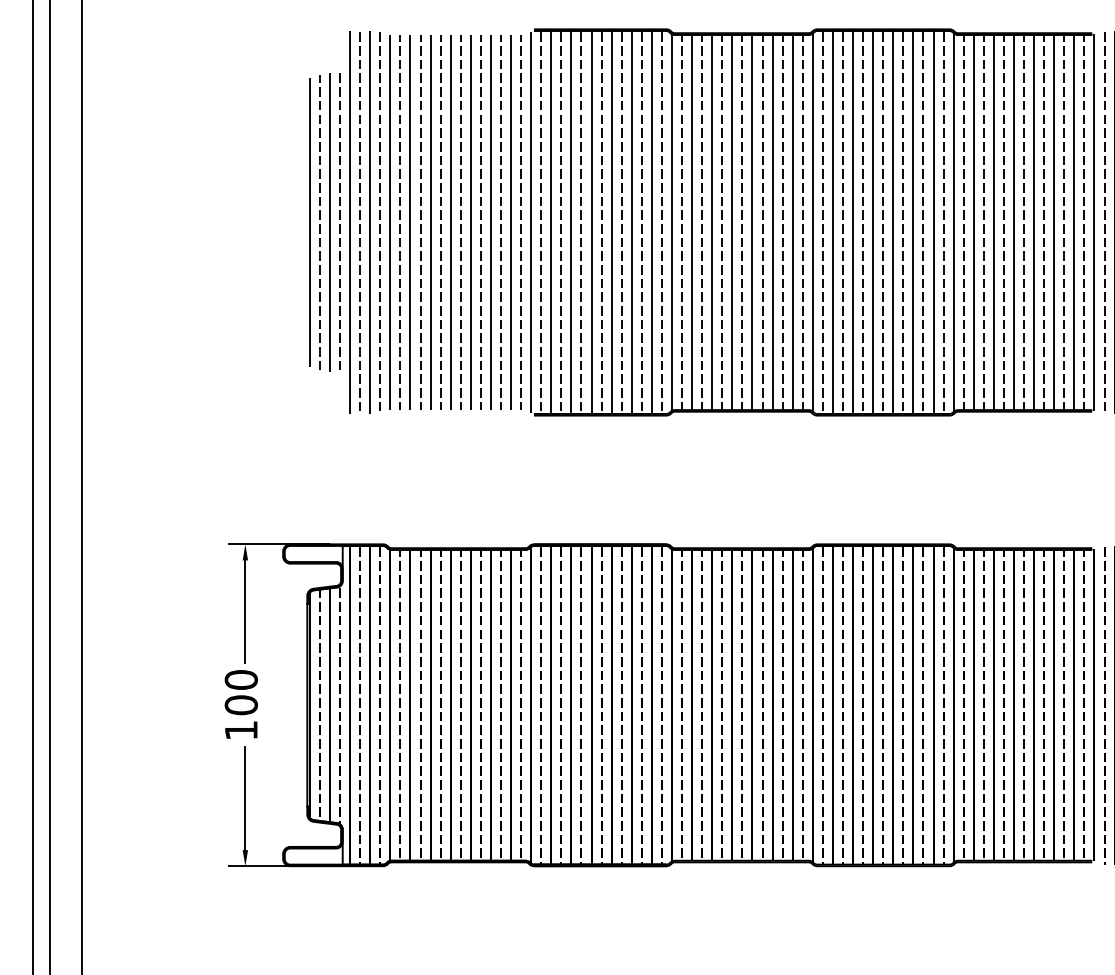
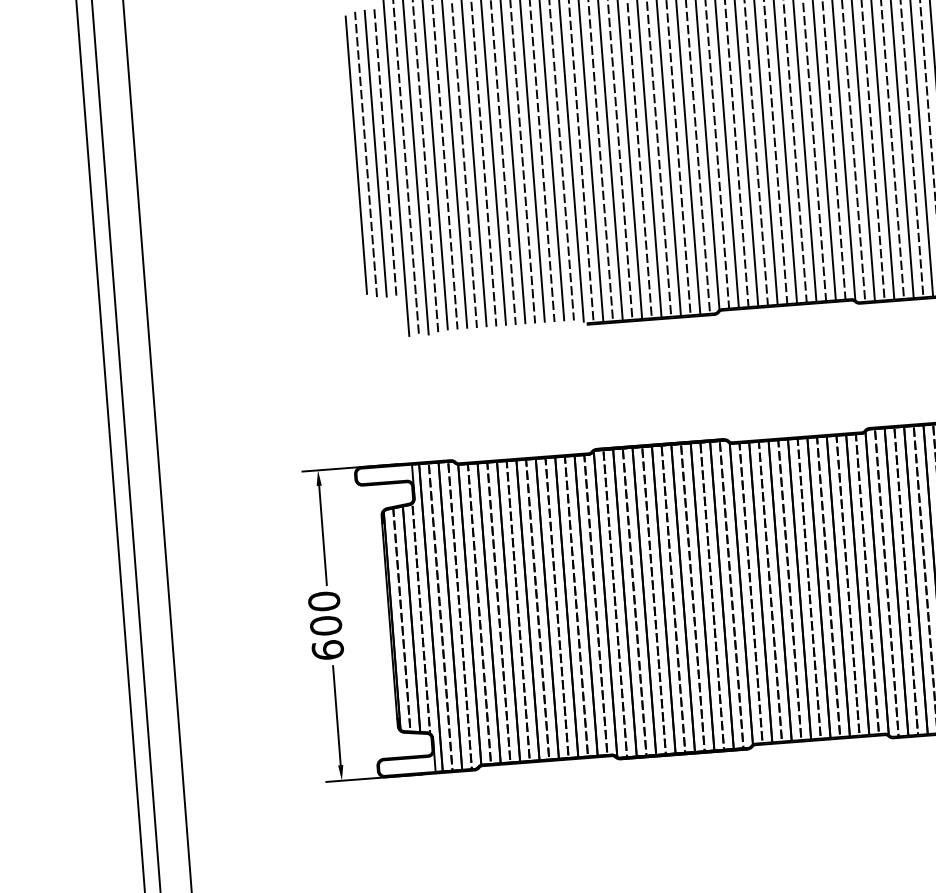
text: (240, 730) -> (327, 650), 100 -> 600

